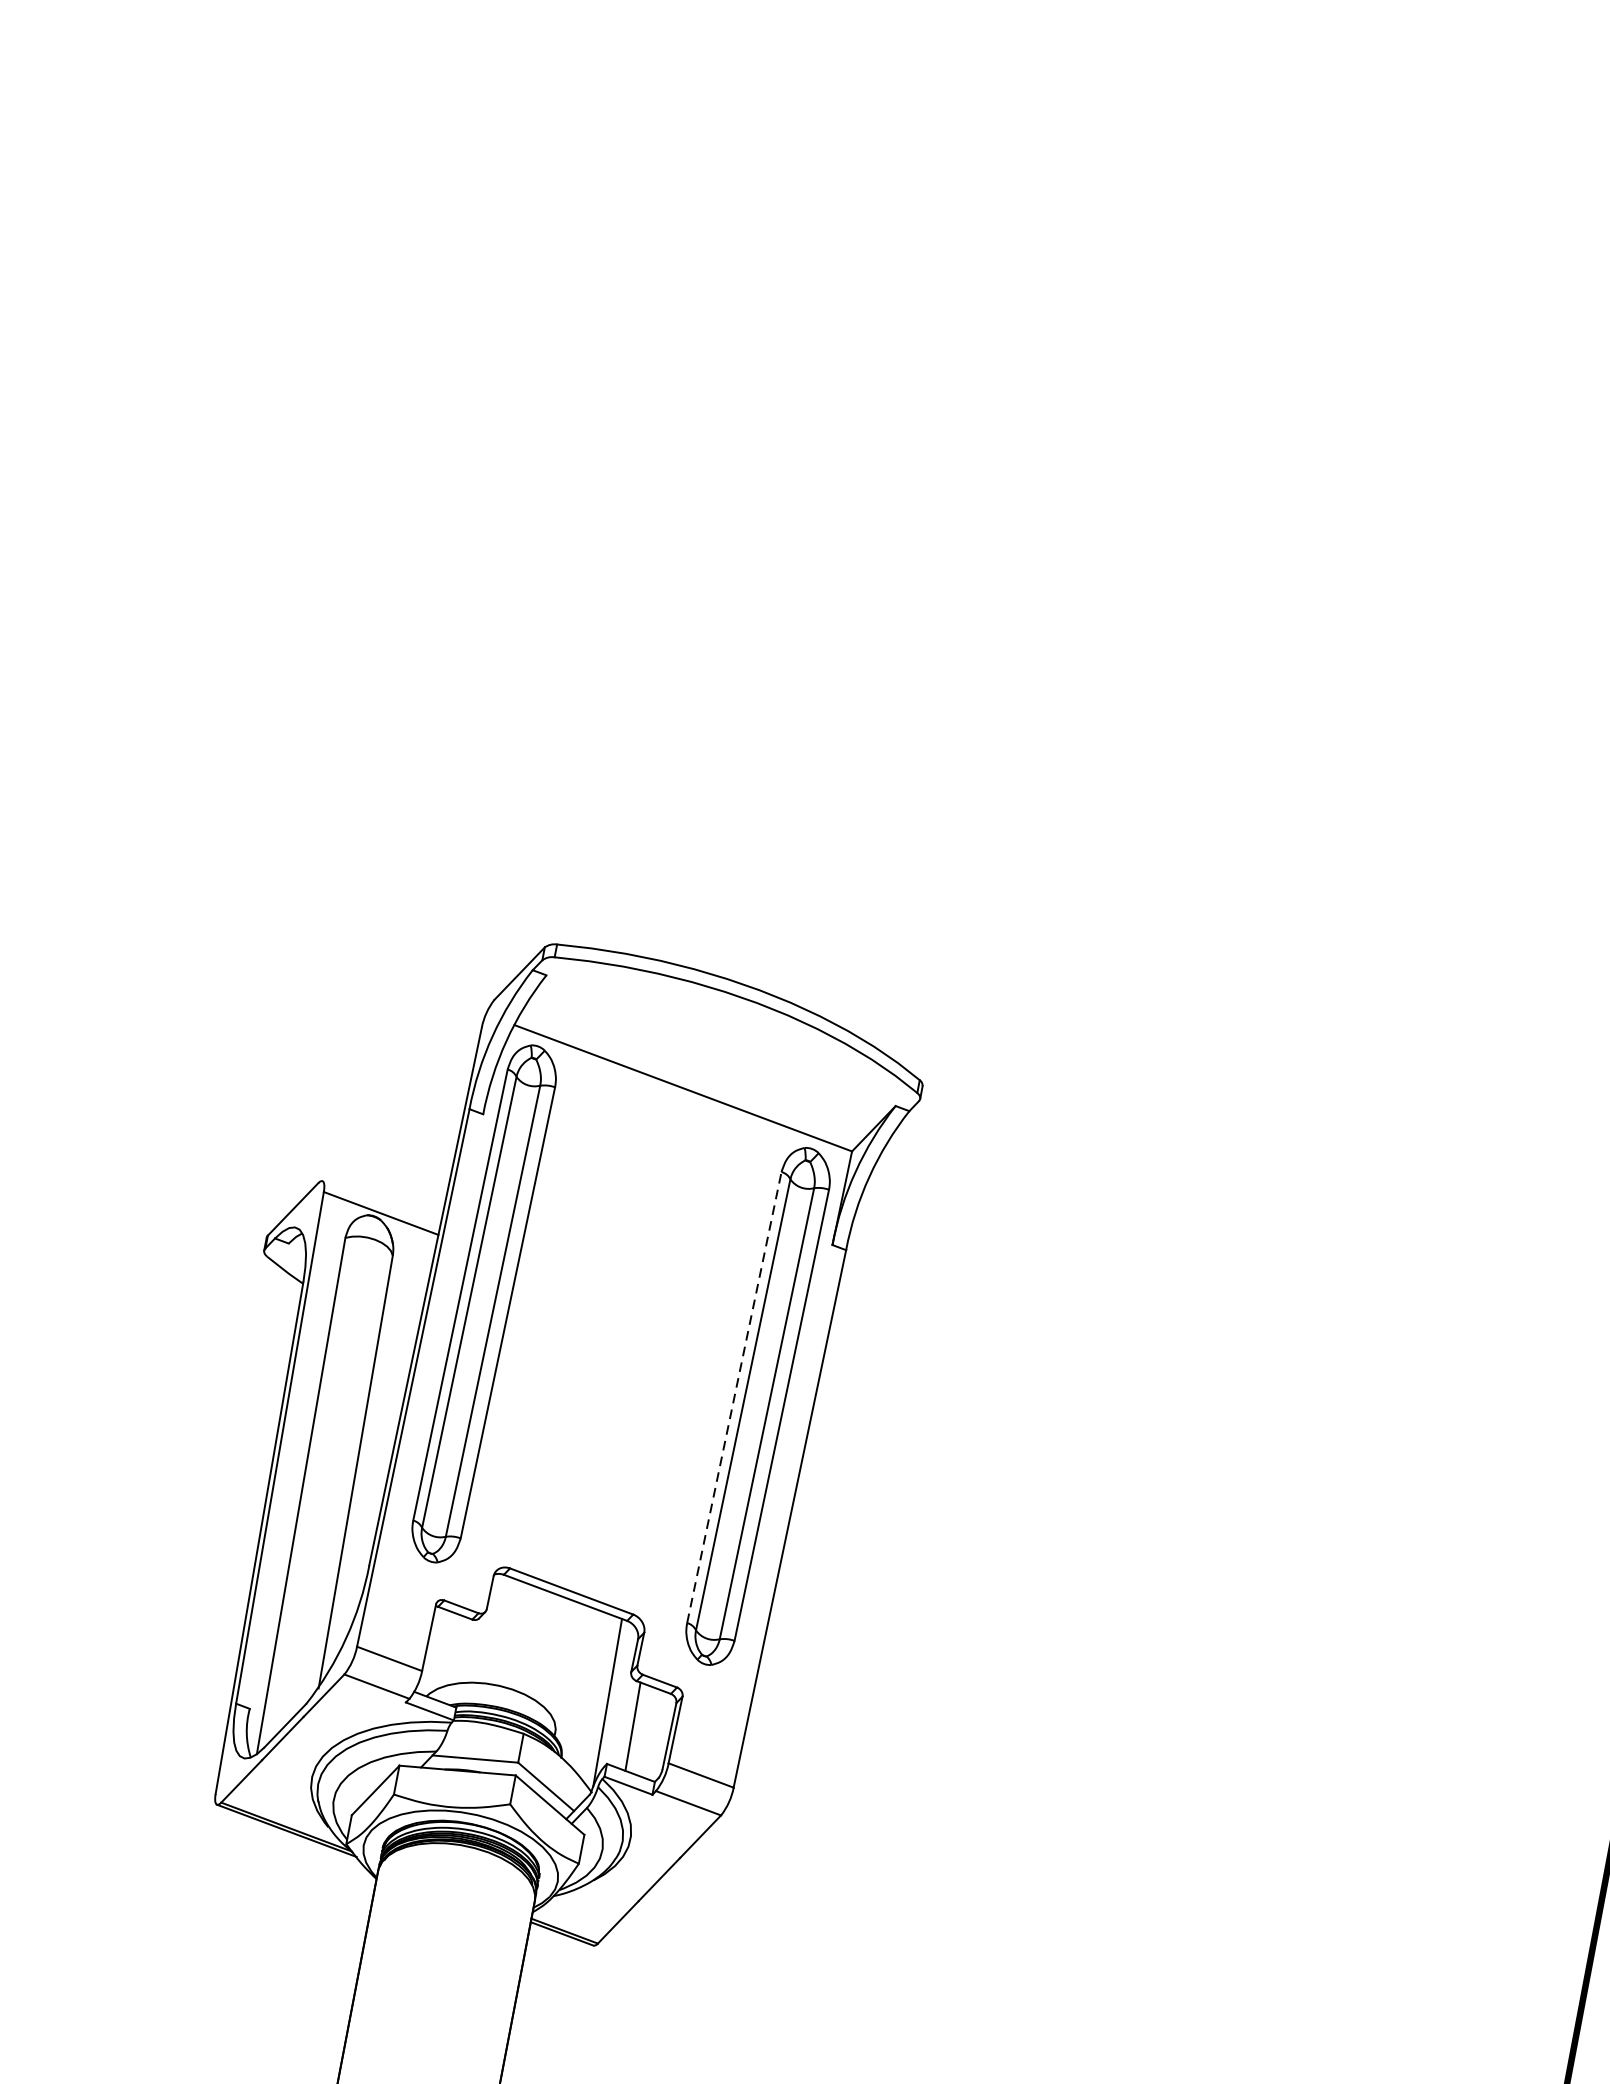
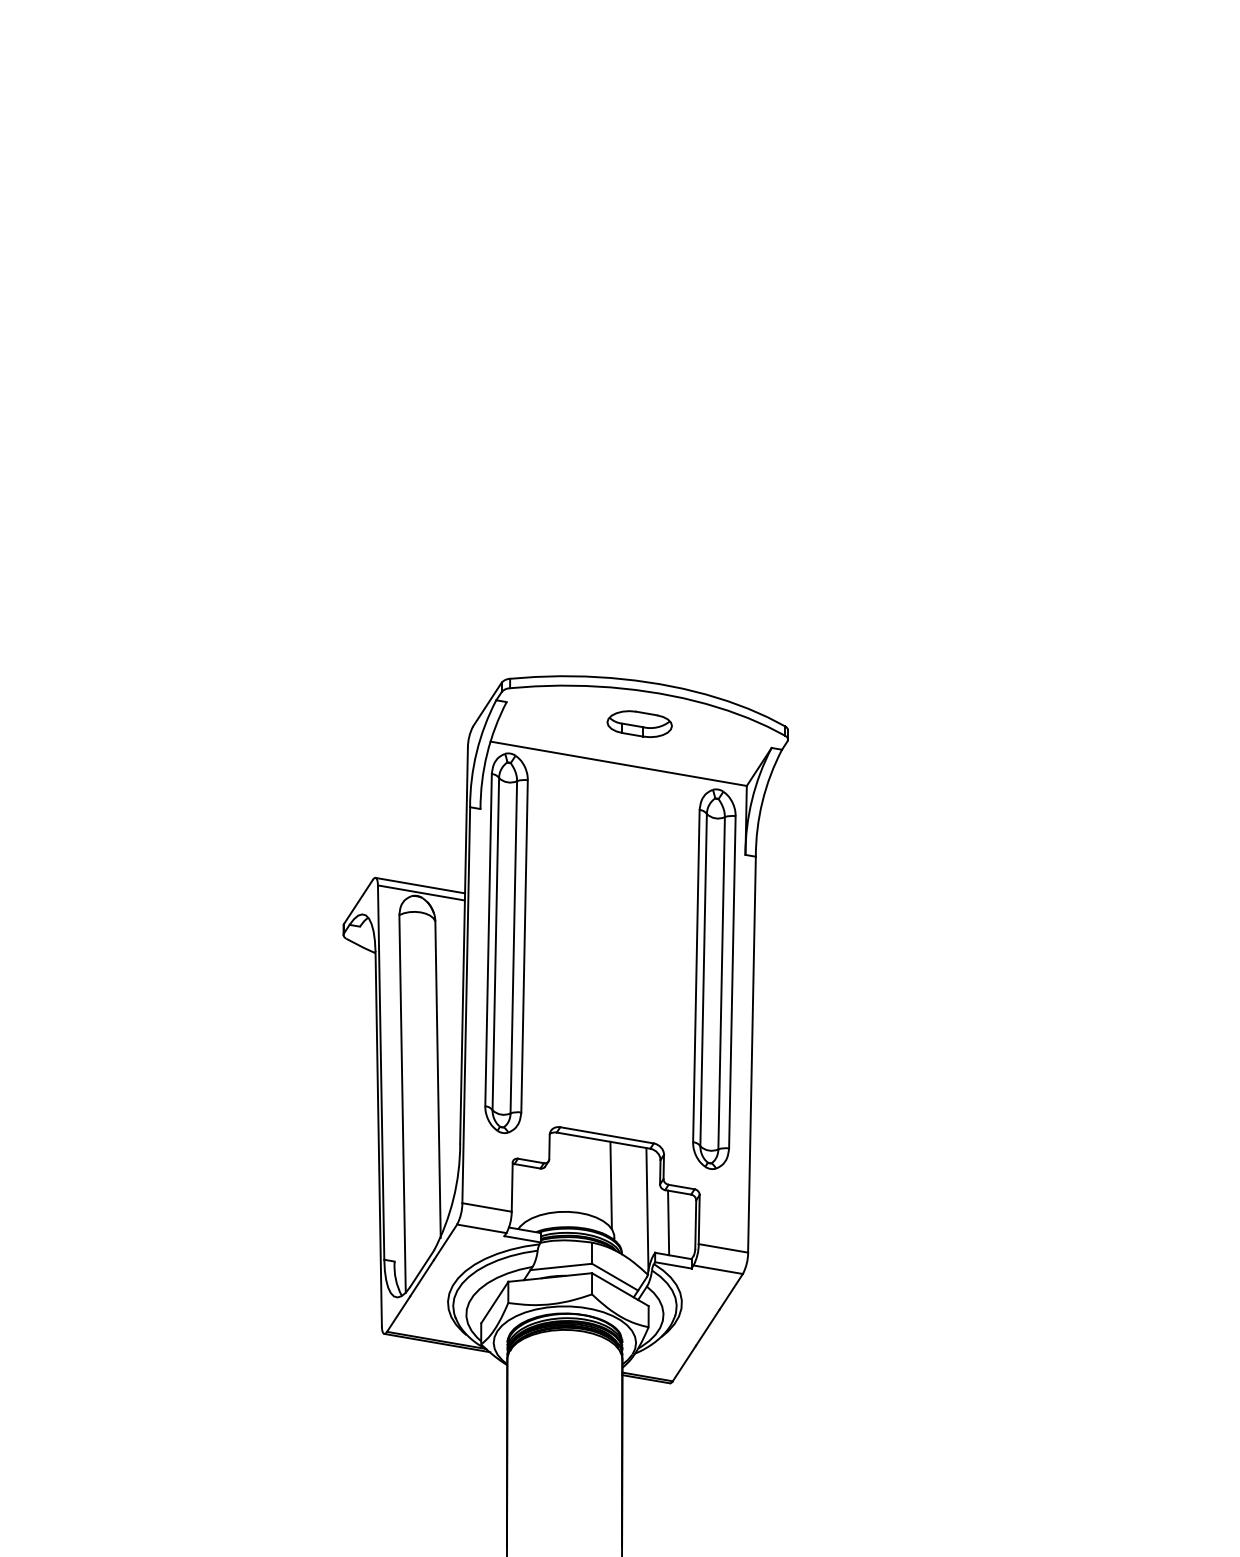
part: (721, 1040) -> (639, 724), added
line: (381, 1203) -> (420, 885), added
line: (734, 1396) -> (696, 975), dashed -> solid
line: (563, 1660) -> (610, 1185), added

